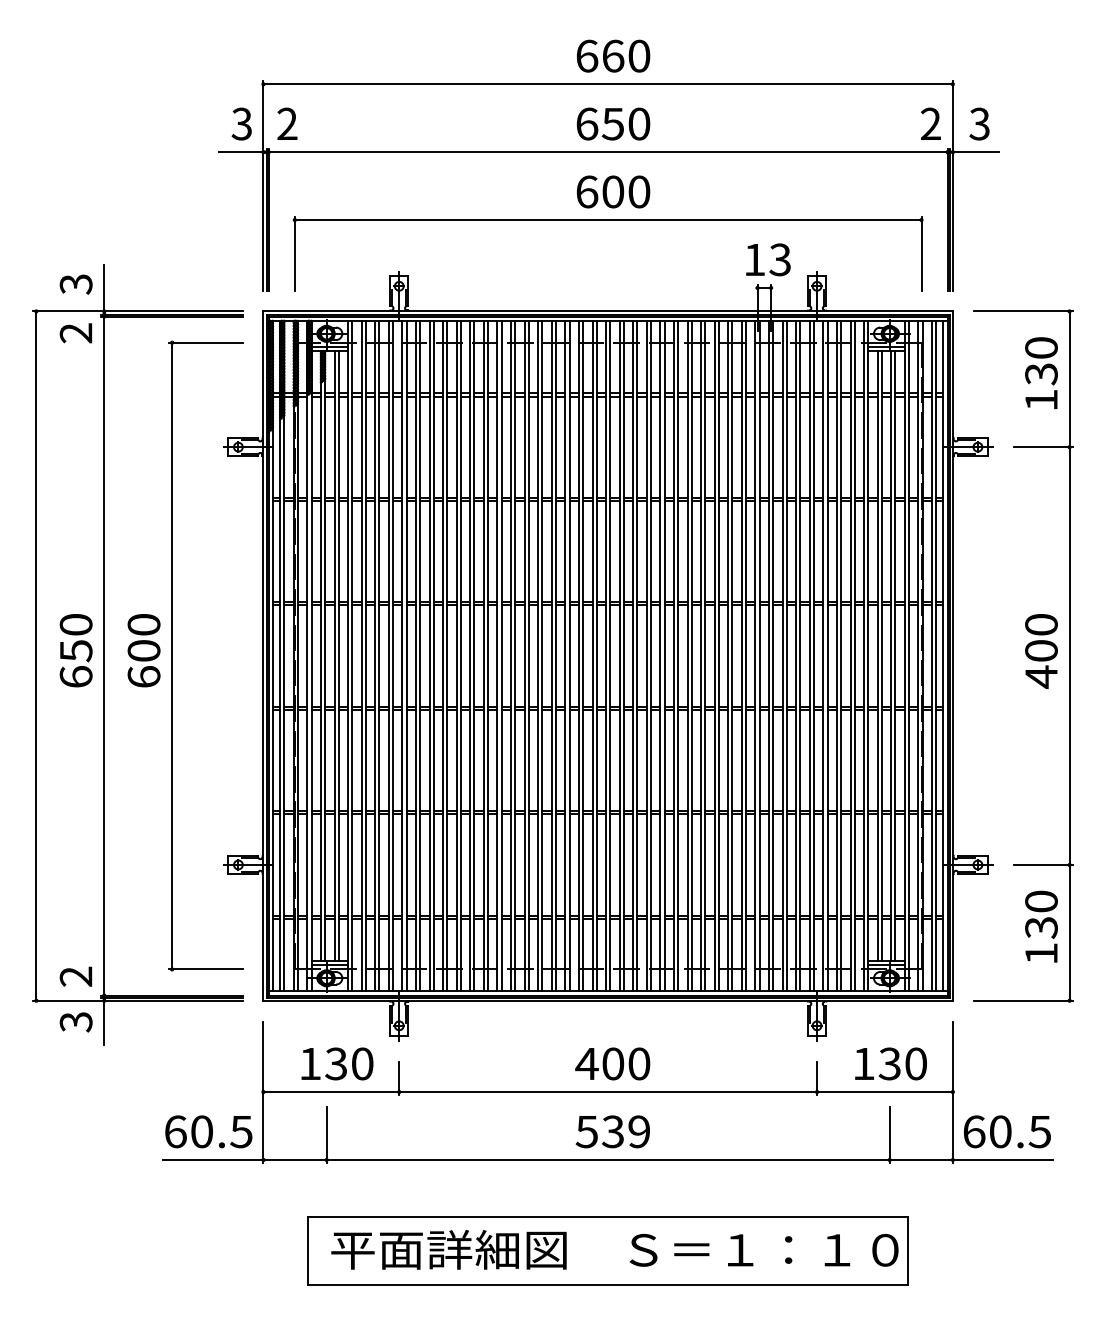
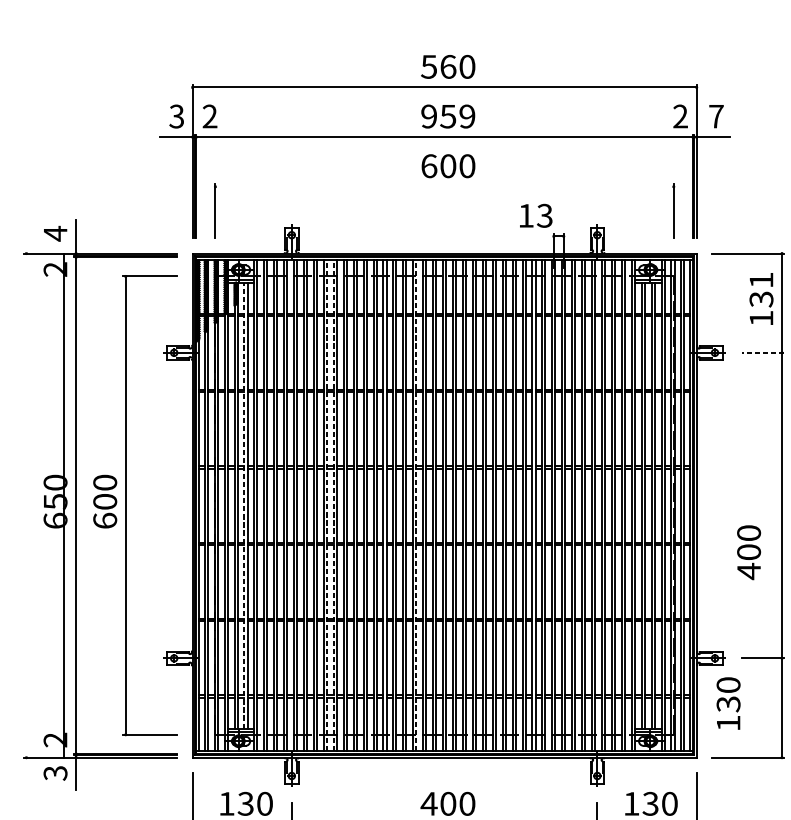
text: (586, 55) -> (428, 66), 660 -> 560
text: (613, 123) -> (448, 116), 650 -> 959
text: (979, 123) -> (716, 116), 3 -> 7
line: (607, 220) -> (444, 187), removed
text: (768, 259) -> (536, 215), moved
text: (75, 284) -> (55, 233), 3 -> 4
text: (1041, 347) -> (761, 279), 130 -> 131
line: (1043, 447) -> (762, 353), solid -> dashed
text: (1041, 651) -> (749, 552), moved
line: (36, 655) -> (64, 505), moved
line: (447, 655) -> (327, 505), solid -> dashed
line: (456, 655) -> (333, 505), solid -> dashed
line: (569, 655) -> (416, 505), solid -> dashed
line: (334, 656) -> (244, 505), solid -> dashed
text: (1041, 926) -> (728, 703), moved

